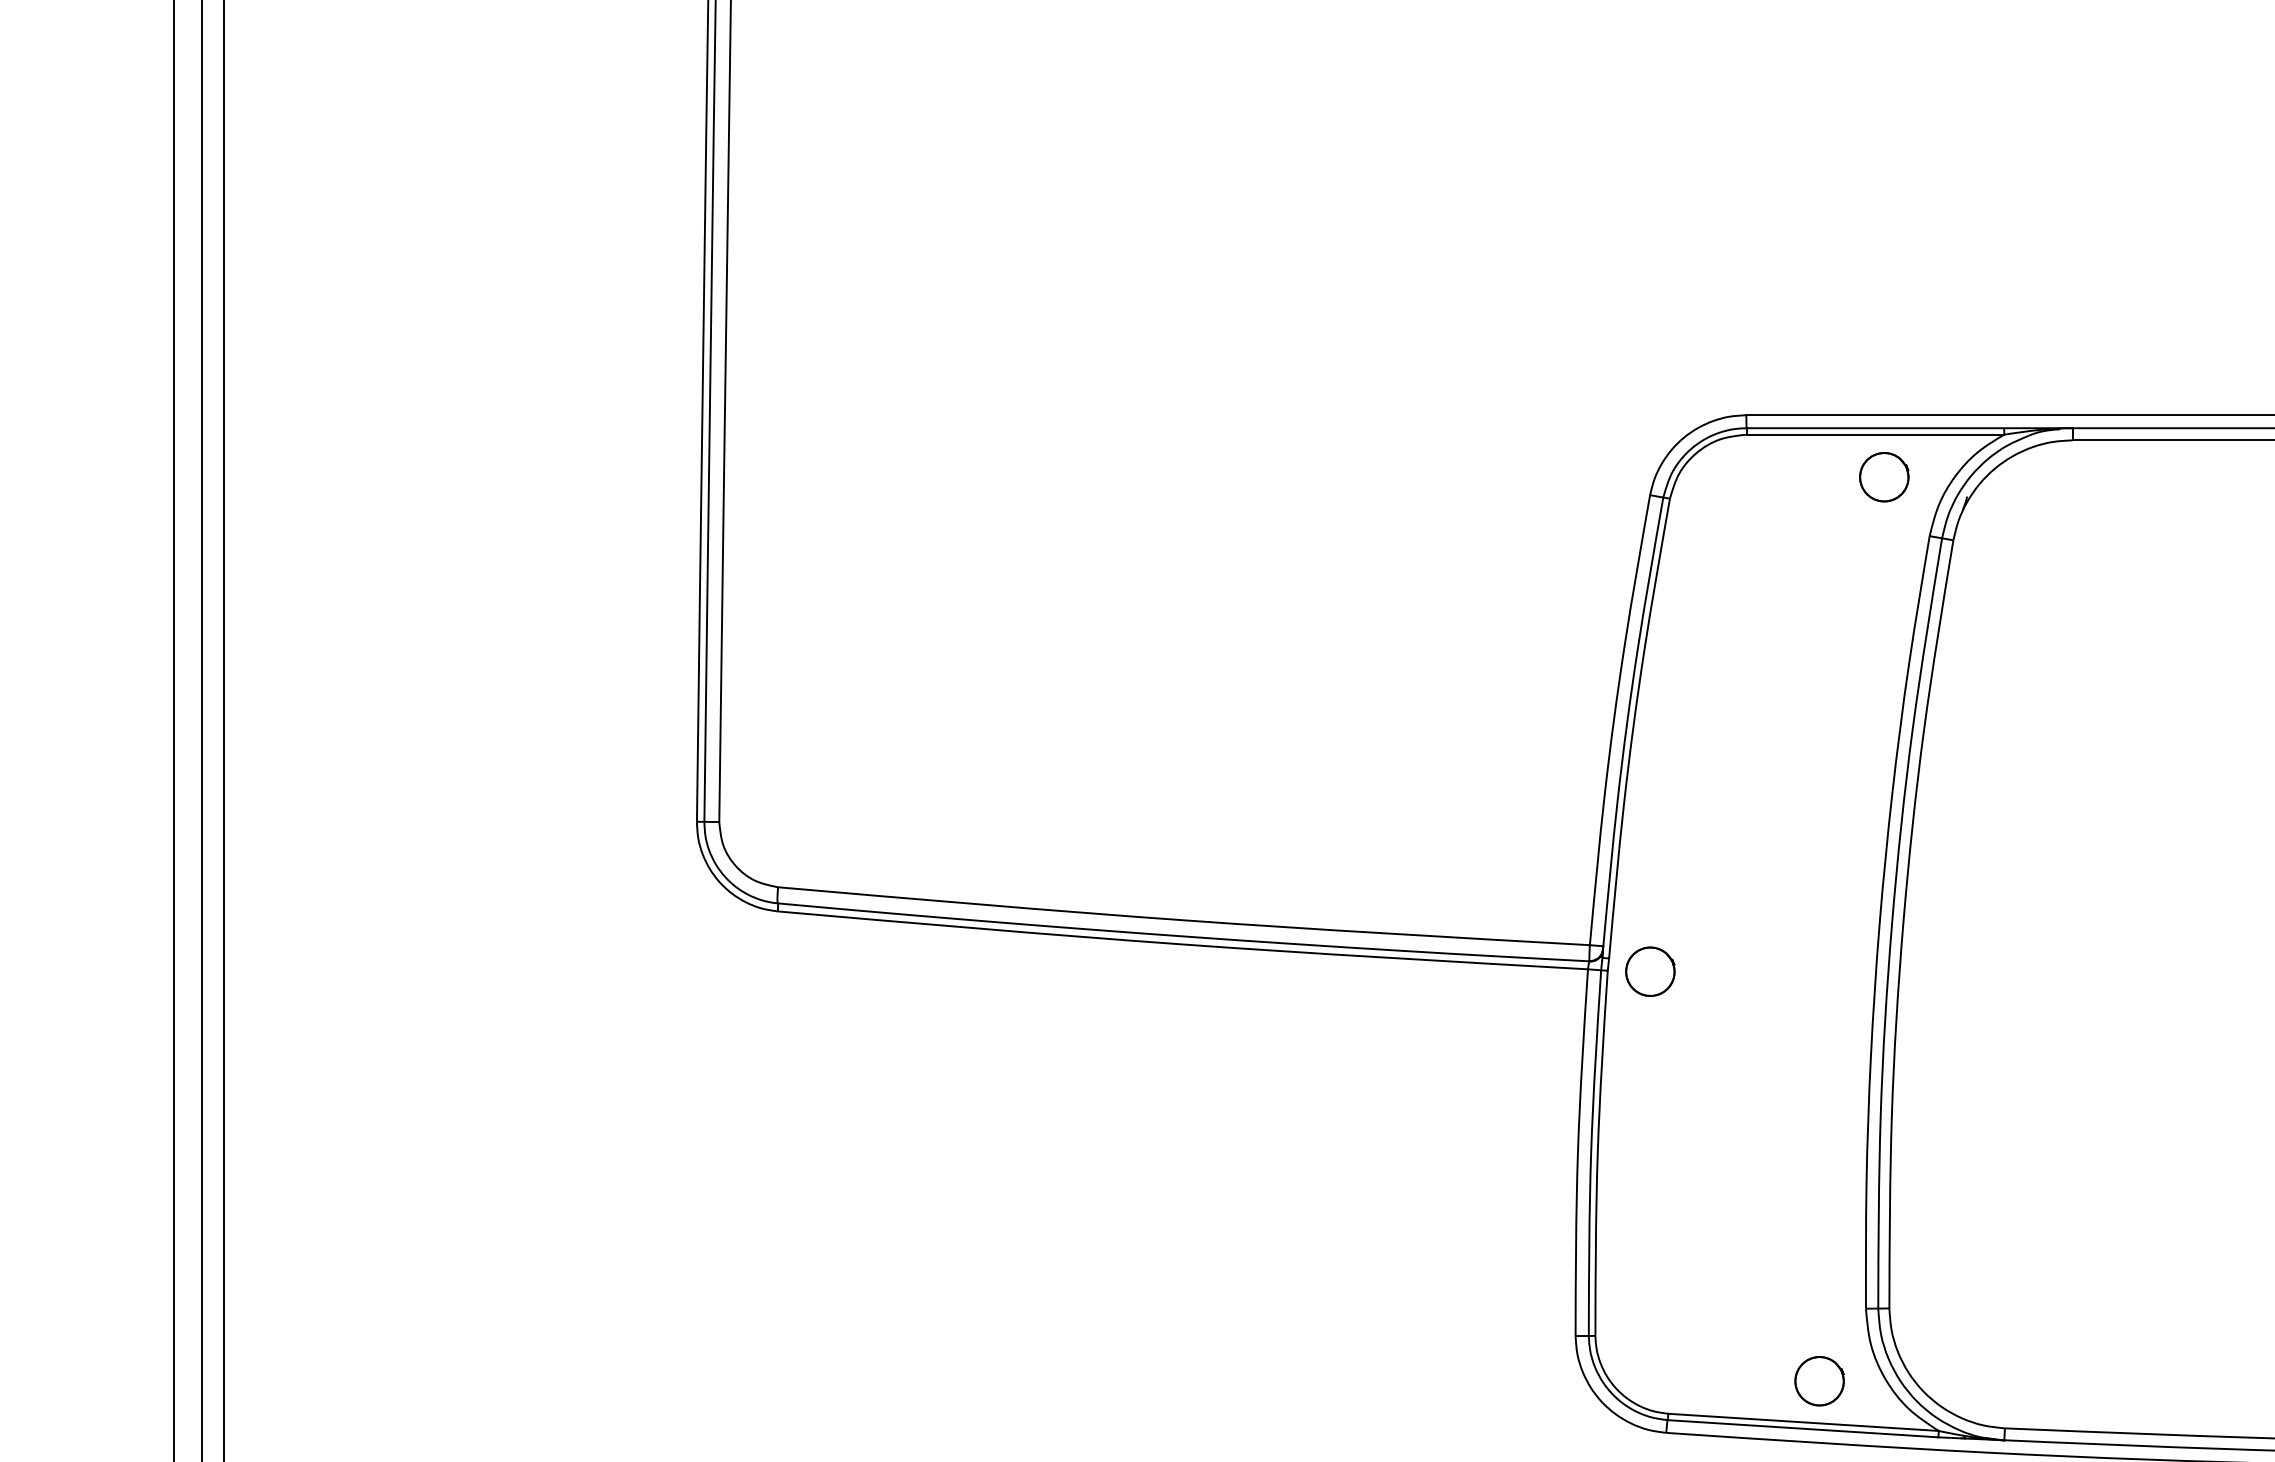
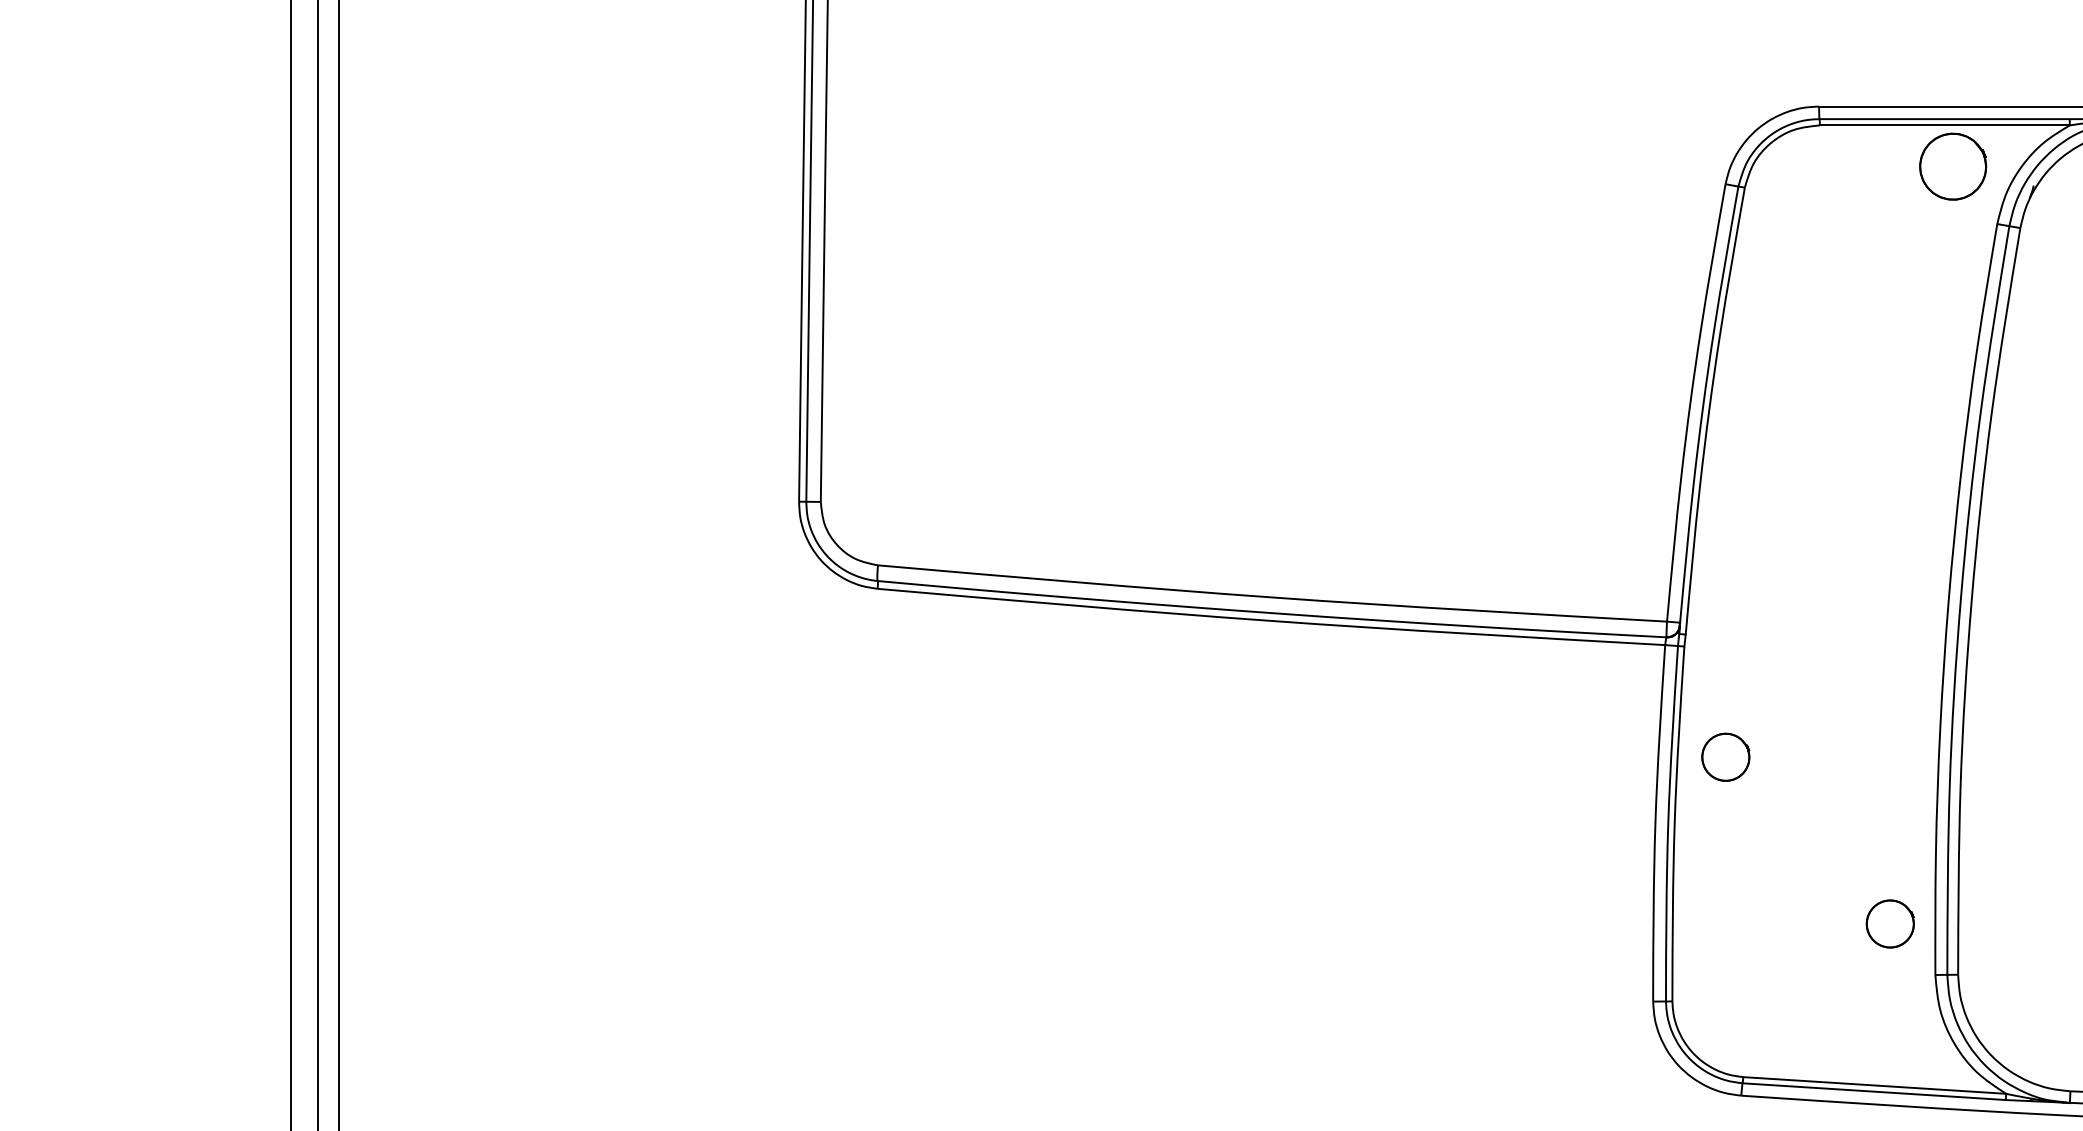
part: (1884, 477) -> (1953, 167), size x1.4
part: (1650, 971) -> (1725, 757), moved
part: (1819, 1381) -> (1890, 924), moved

